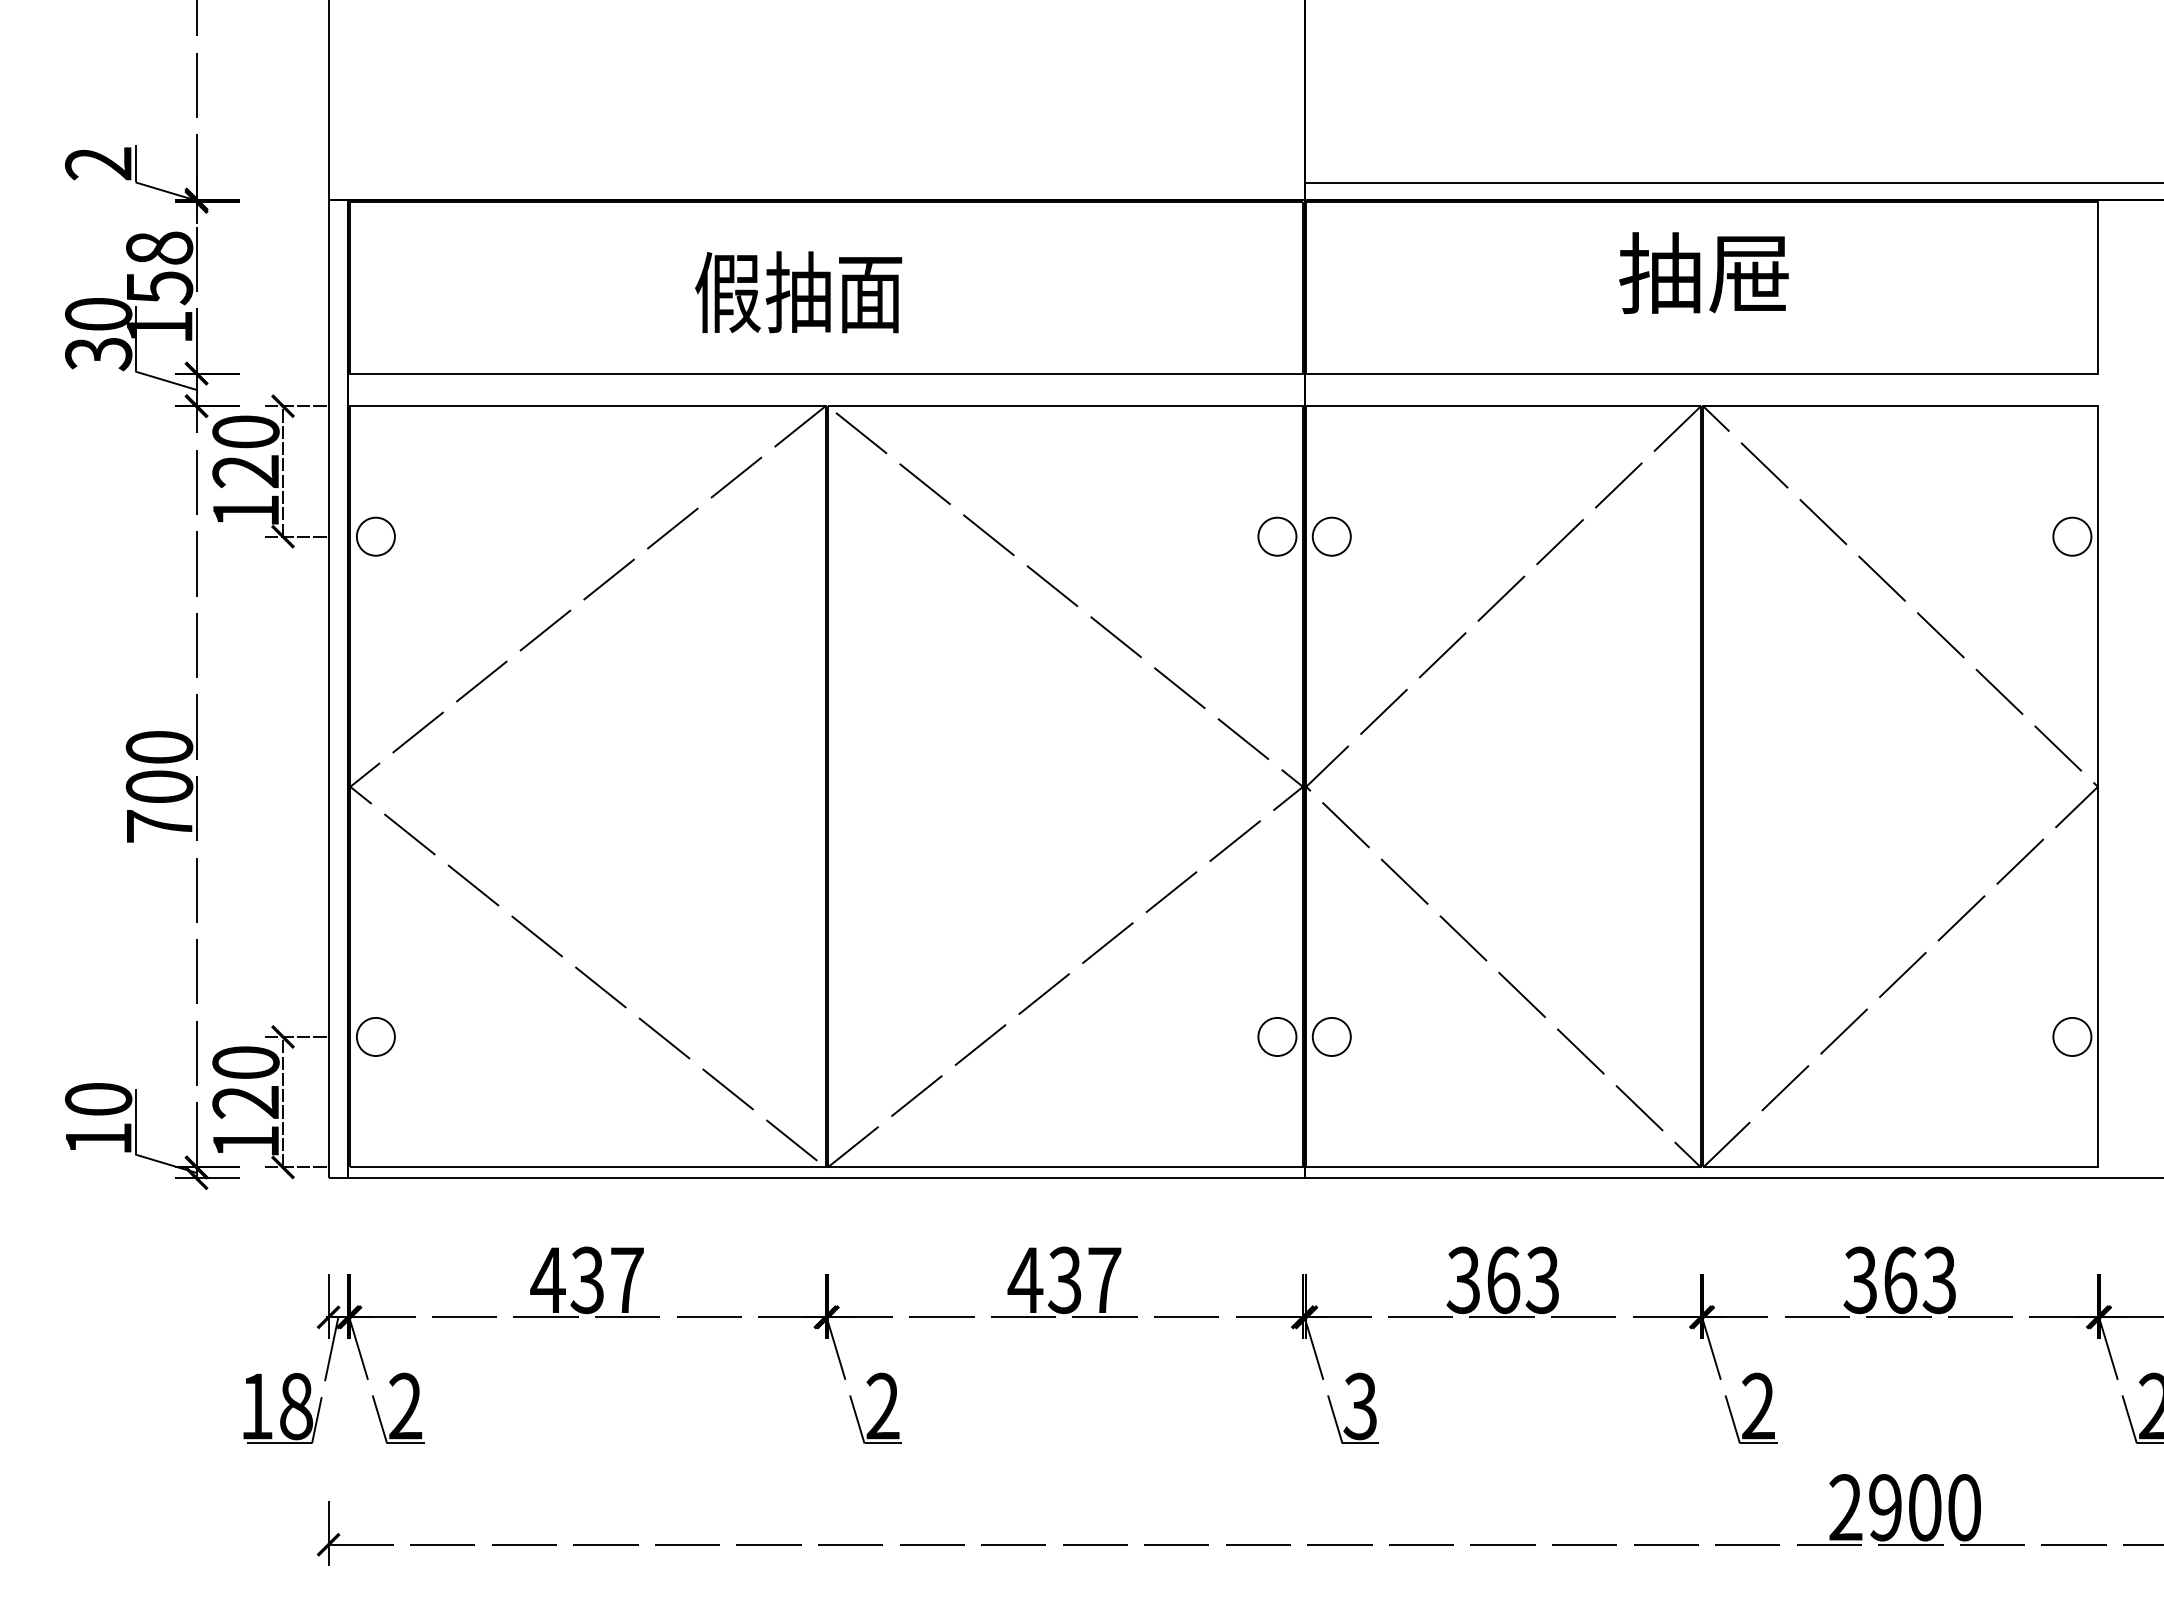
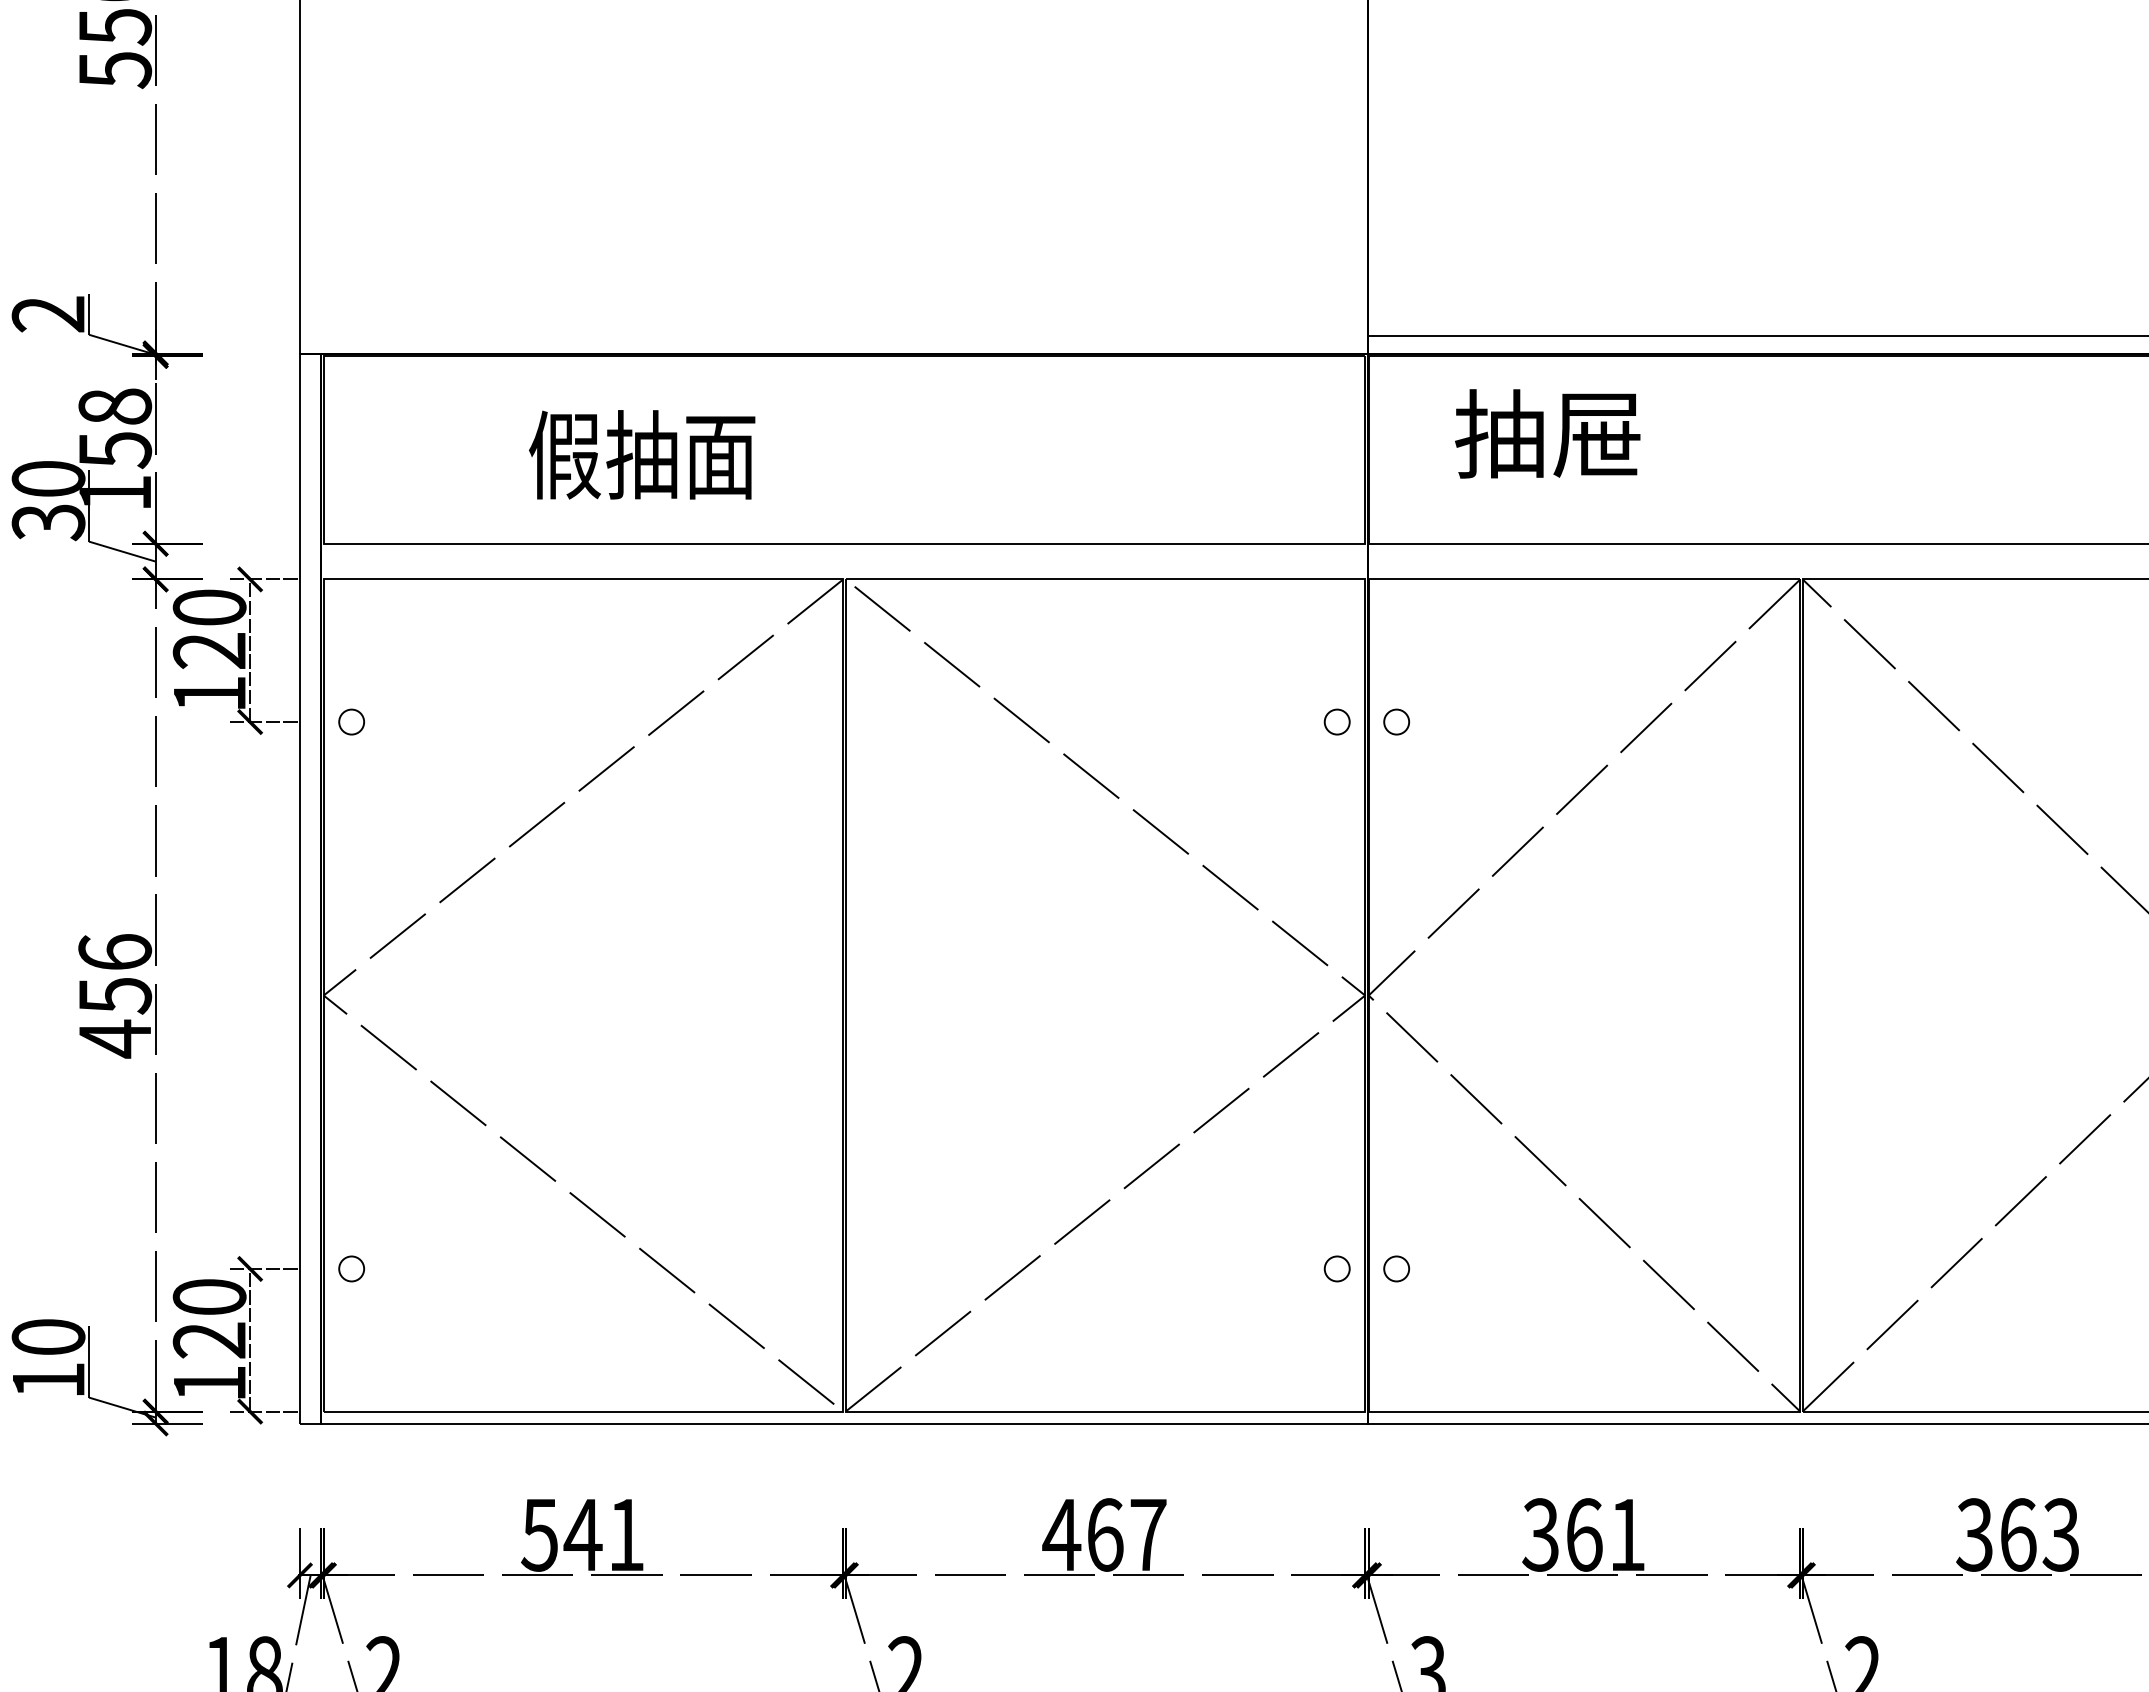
text: (1703, 272) -> (1547, 433), moved
text: (798, 292) -> (642, 455), moved
circle: (375, 536) -> (351, 721), size x0.6
circle: (1277, 536) -> (1337, 721), size x0.6
circle: (1331, 536) -> (1396, 721), size x0.6
text: (159, 787) -> (115, 996), 700 -> 456
circle: (375, 1036) -> (351, 1268), size x0.6
circle: (1277, 1036) -> (1337, 1268), size x0.6
circle: (1331, 1036) -> (1396, 1268), size x0.6
text: (586, 1280) -> (581, 1535), 437 -> 541
text: (1064, 1280) -> (1104, 1535), 437 -> 467
text: (1541, 1280) -> (1625, 1535), 363 -> 361

